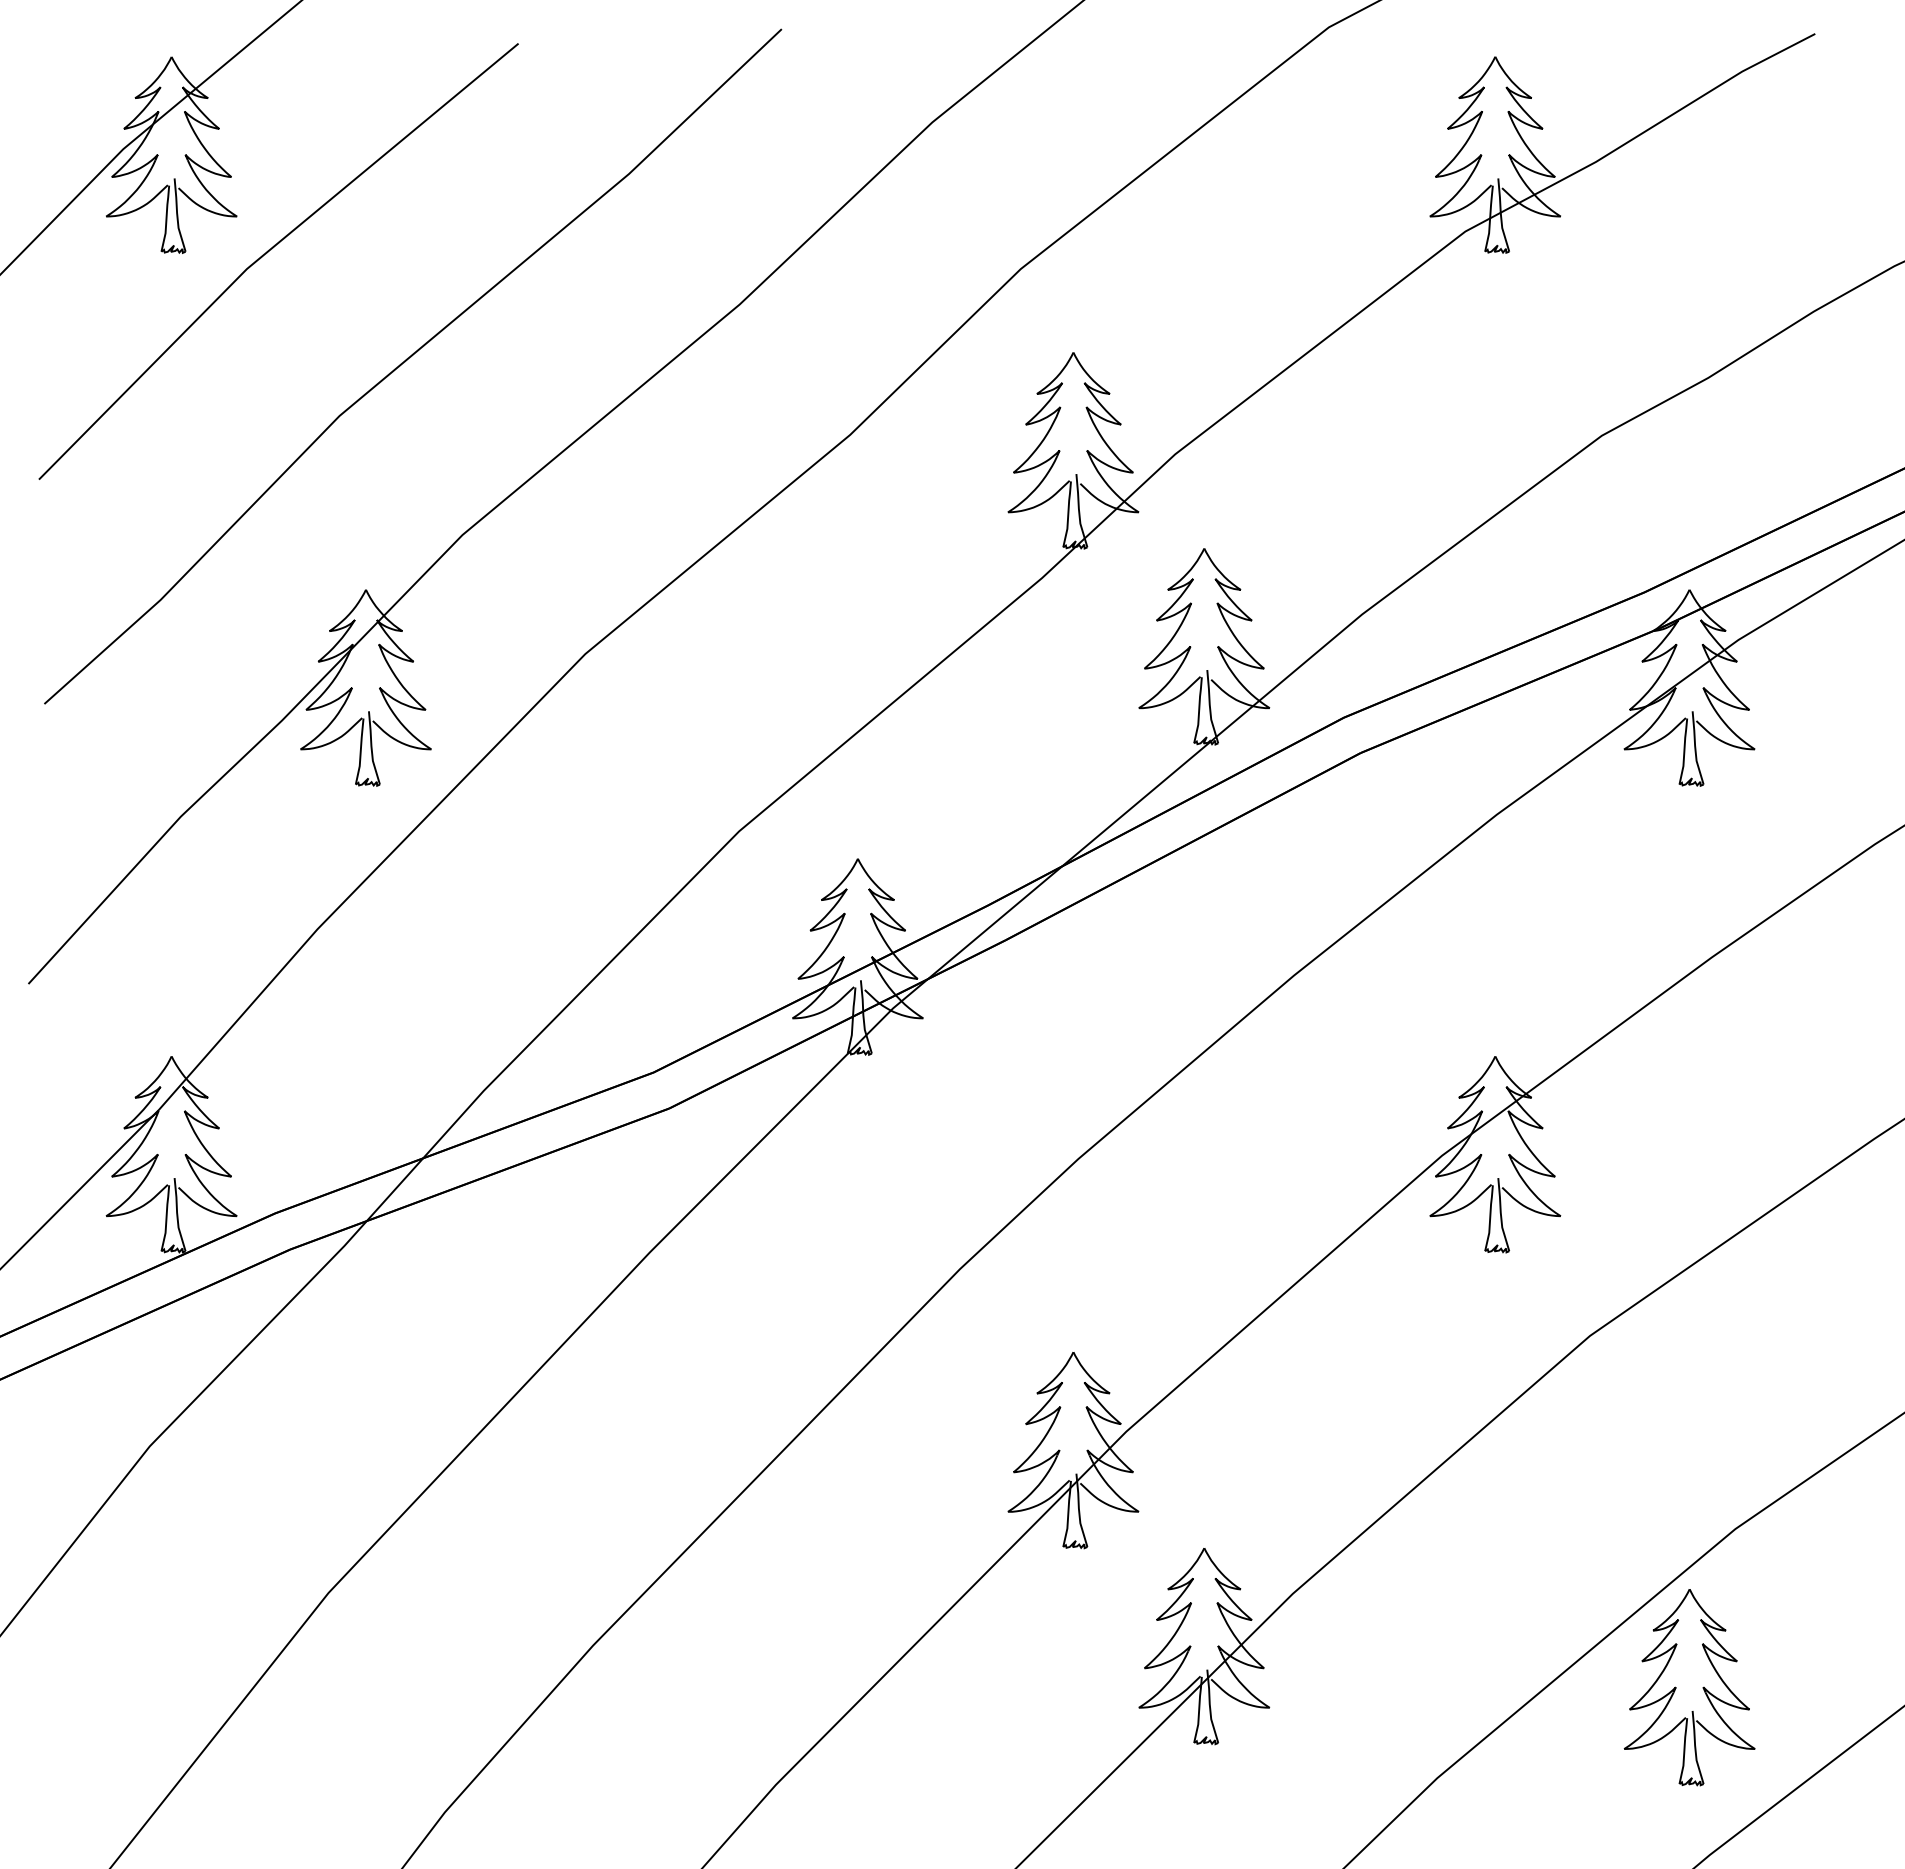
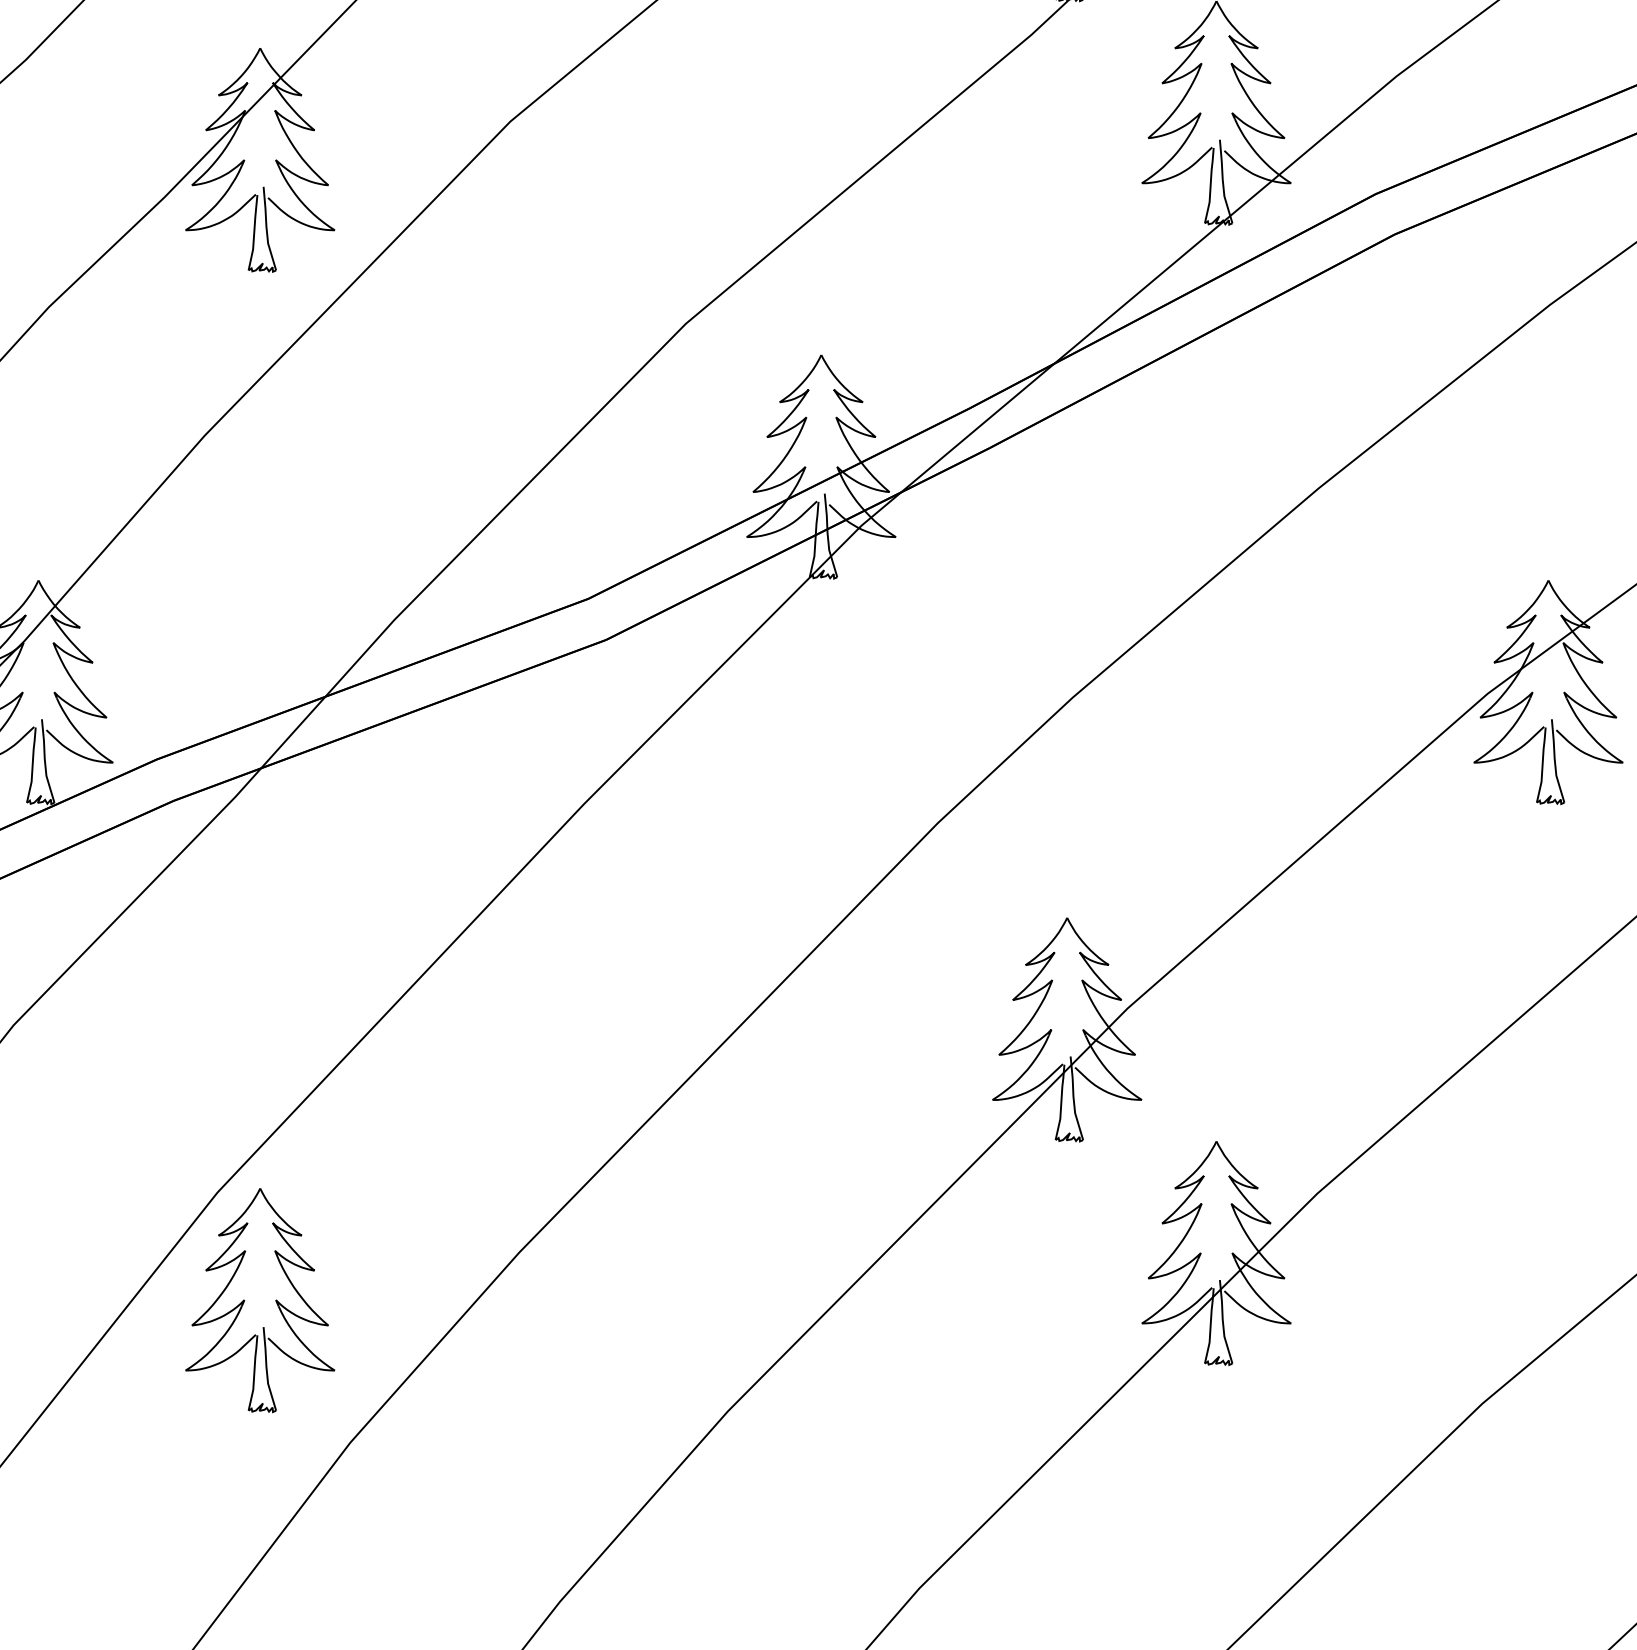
part: (352, 1687) -> (244, 1300), added

